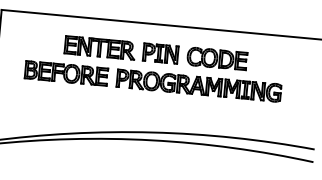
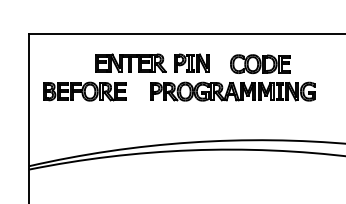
part: (217, 59) -> (260, 64), moved
part: (66, 73) -> (84, 91), moved

